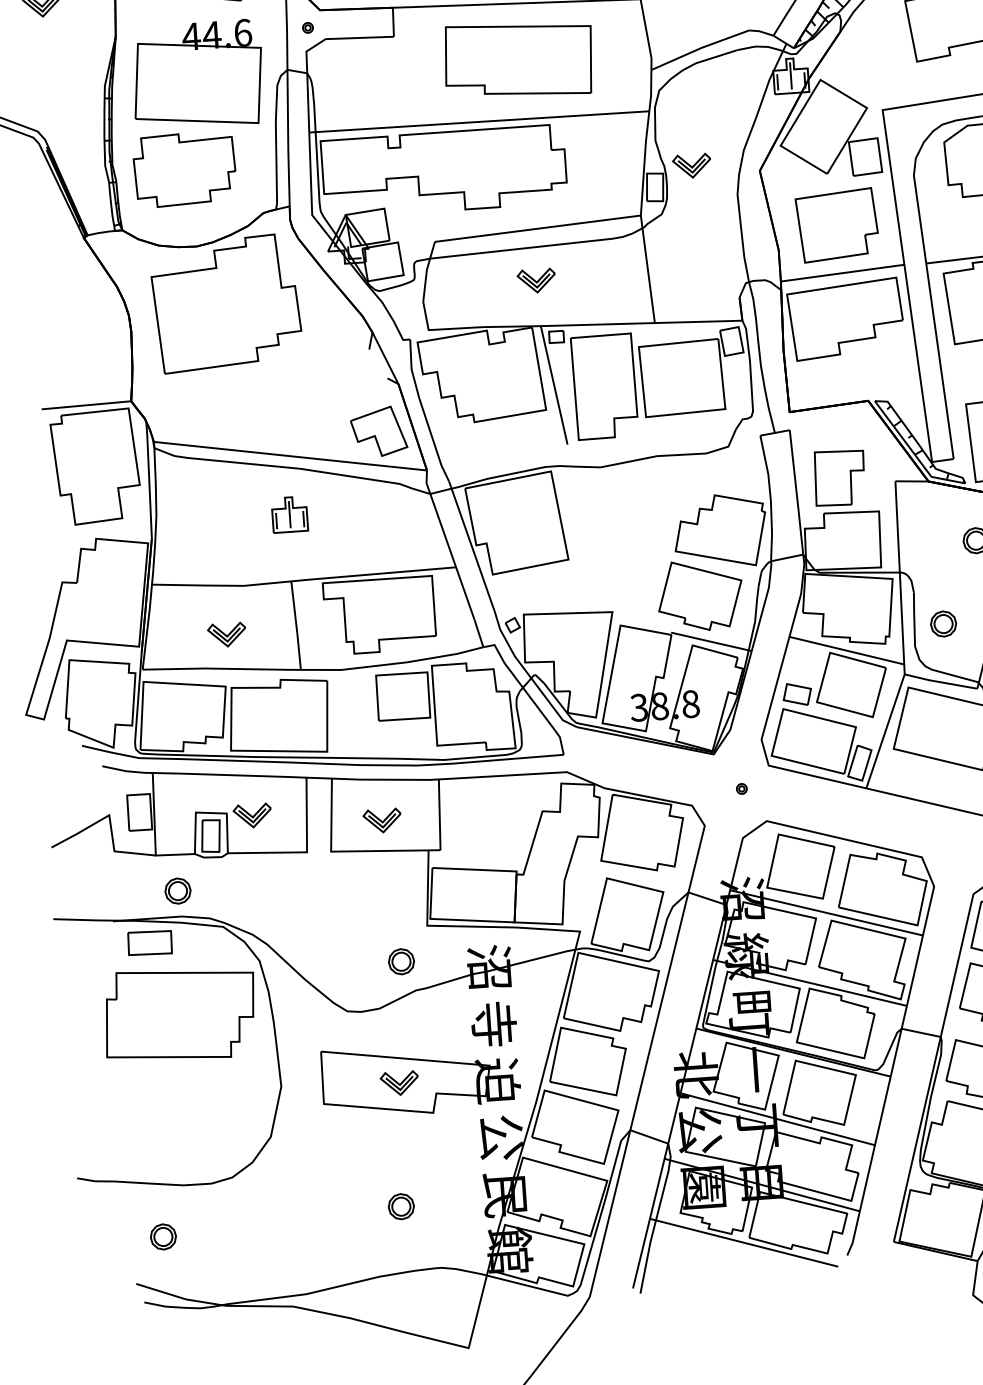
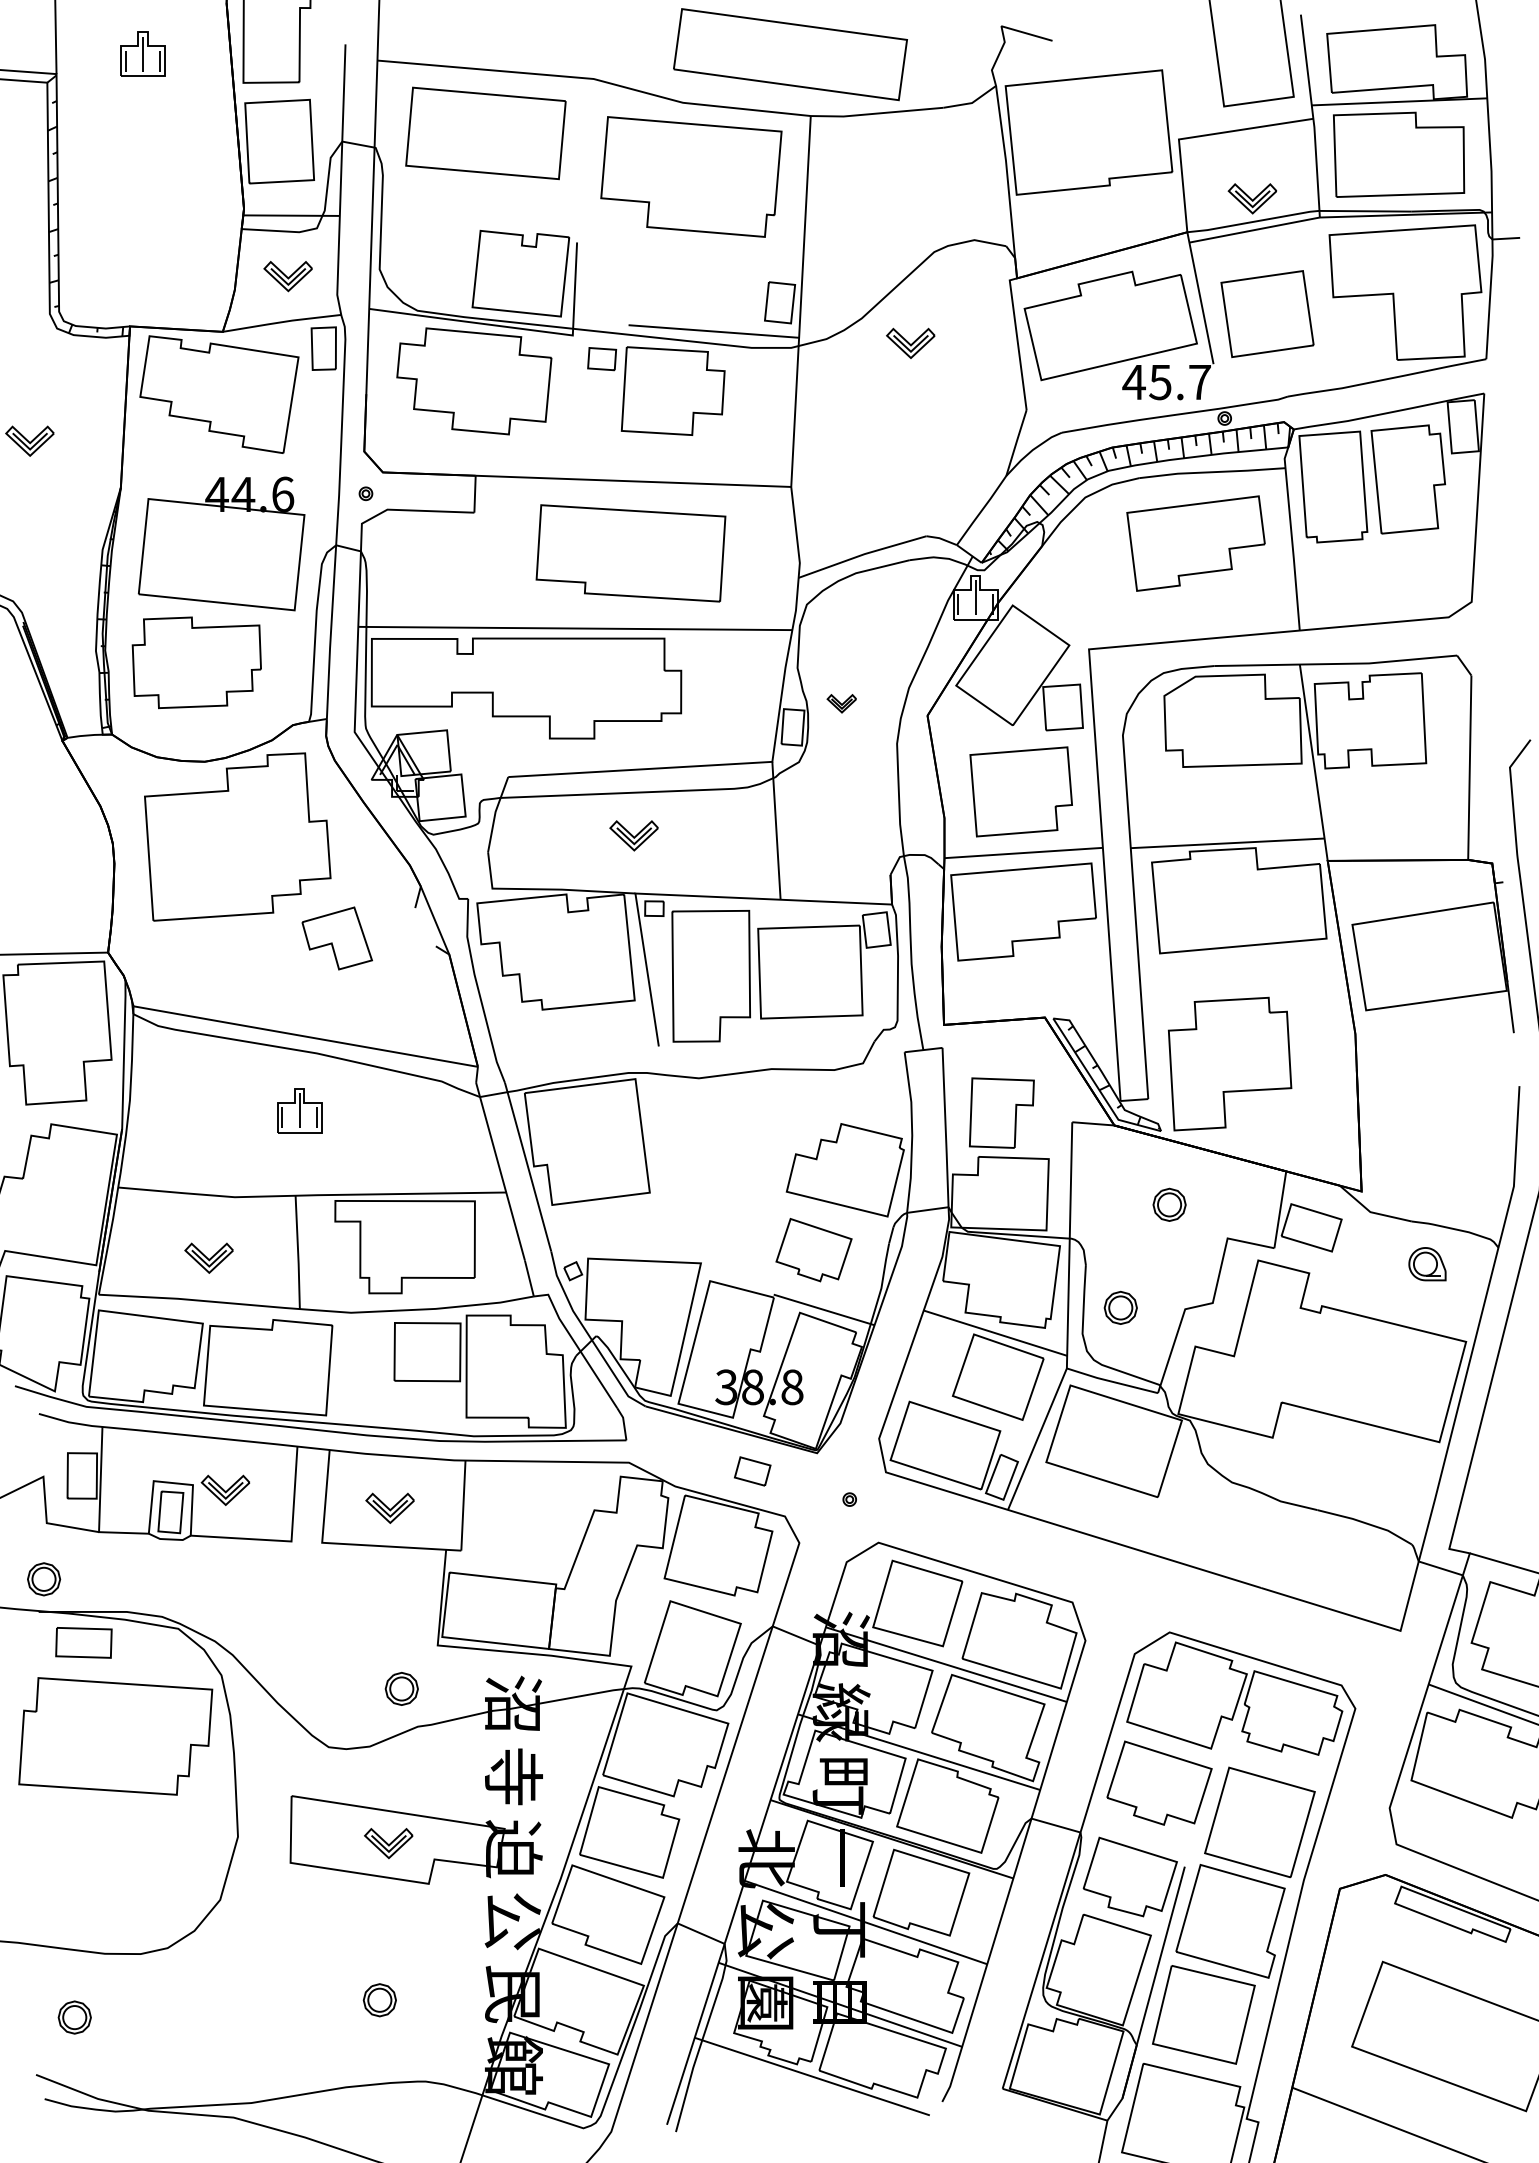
part: (691, 166) -> (841, 703), size x0.6
part: (378, 431) -> (336, 938), moved
part: (699, 595) -> (813, 1249), size x0.7
part: (797, 694) -> (752, 1471), moved
part: (178, 891) -> (44, 1579), moved

